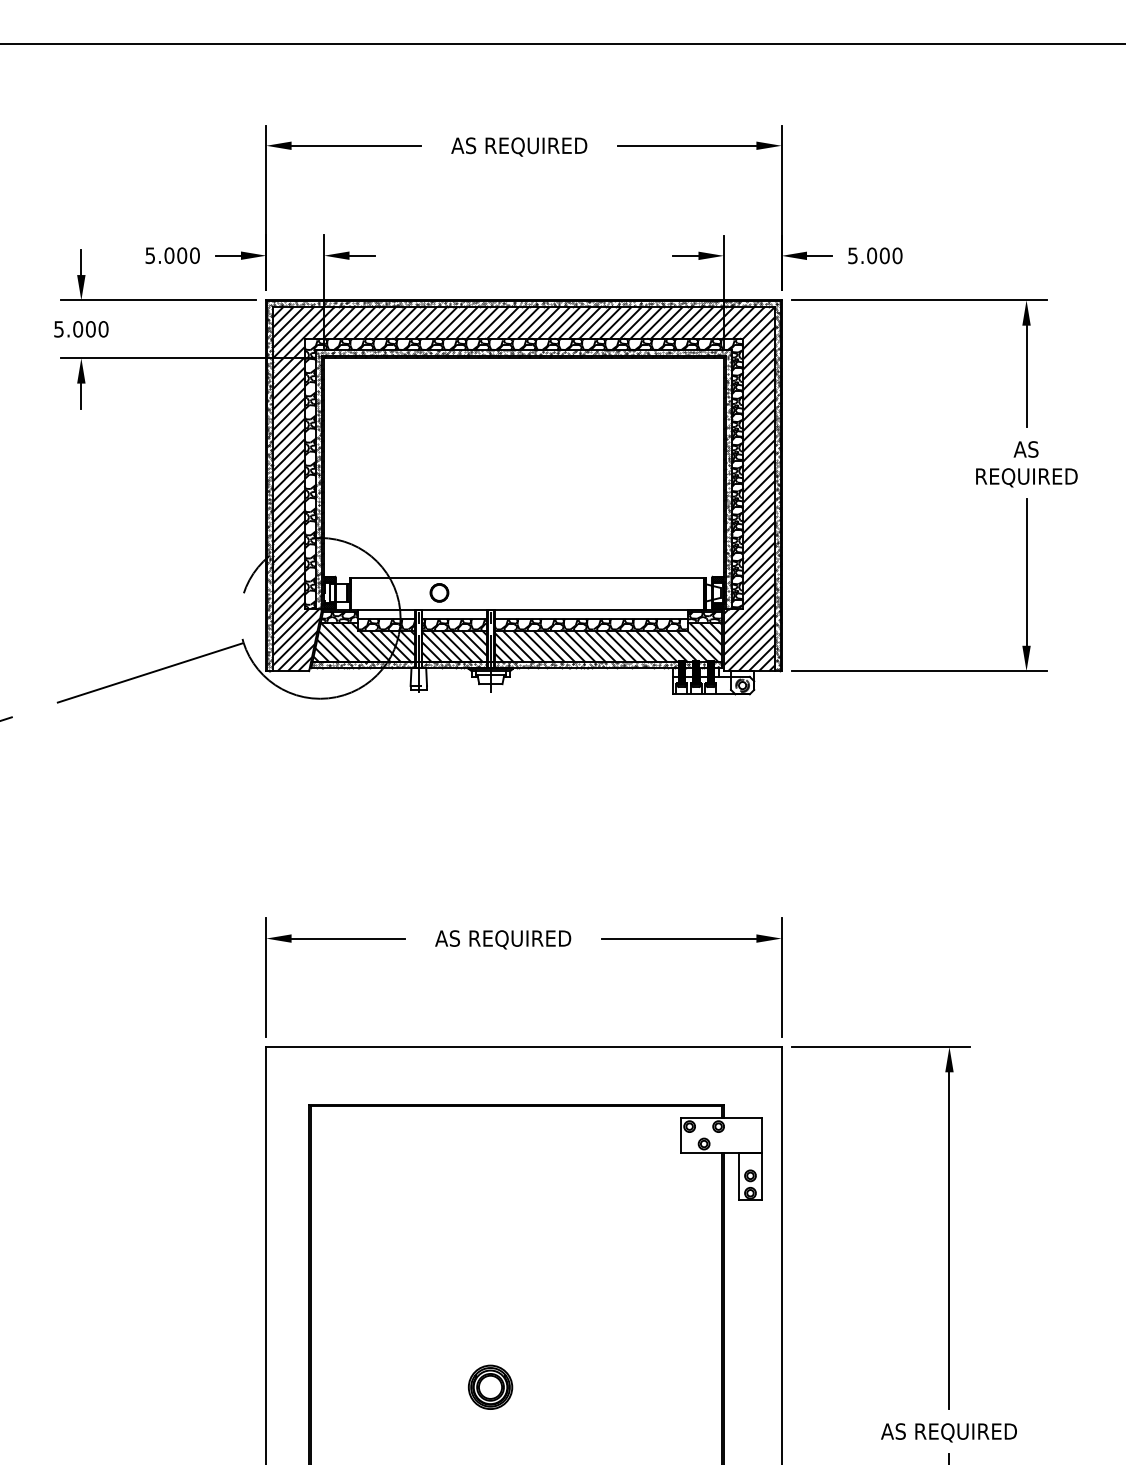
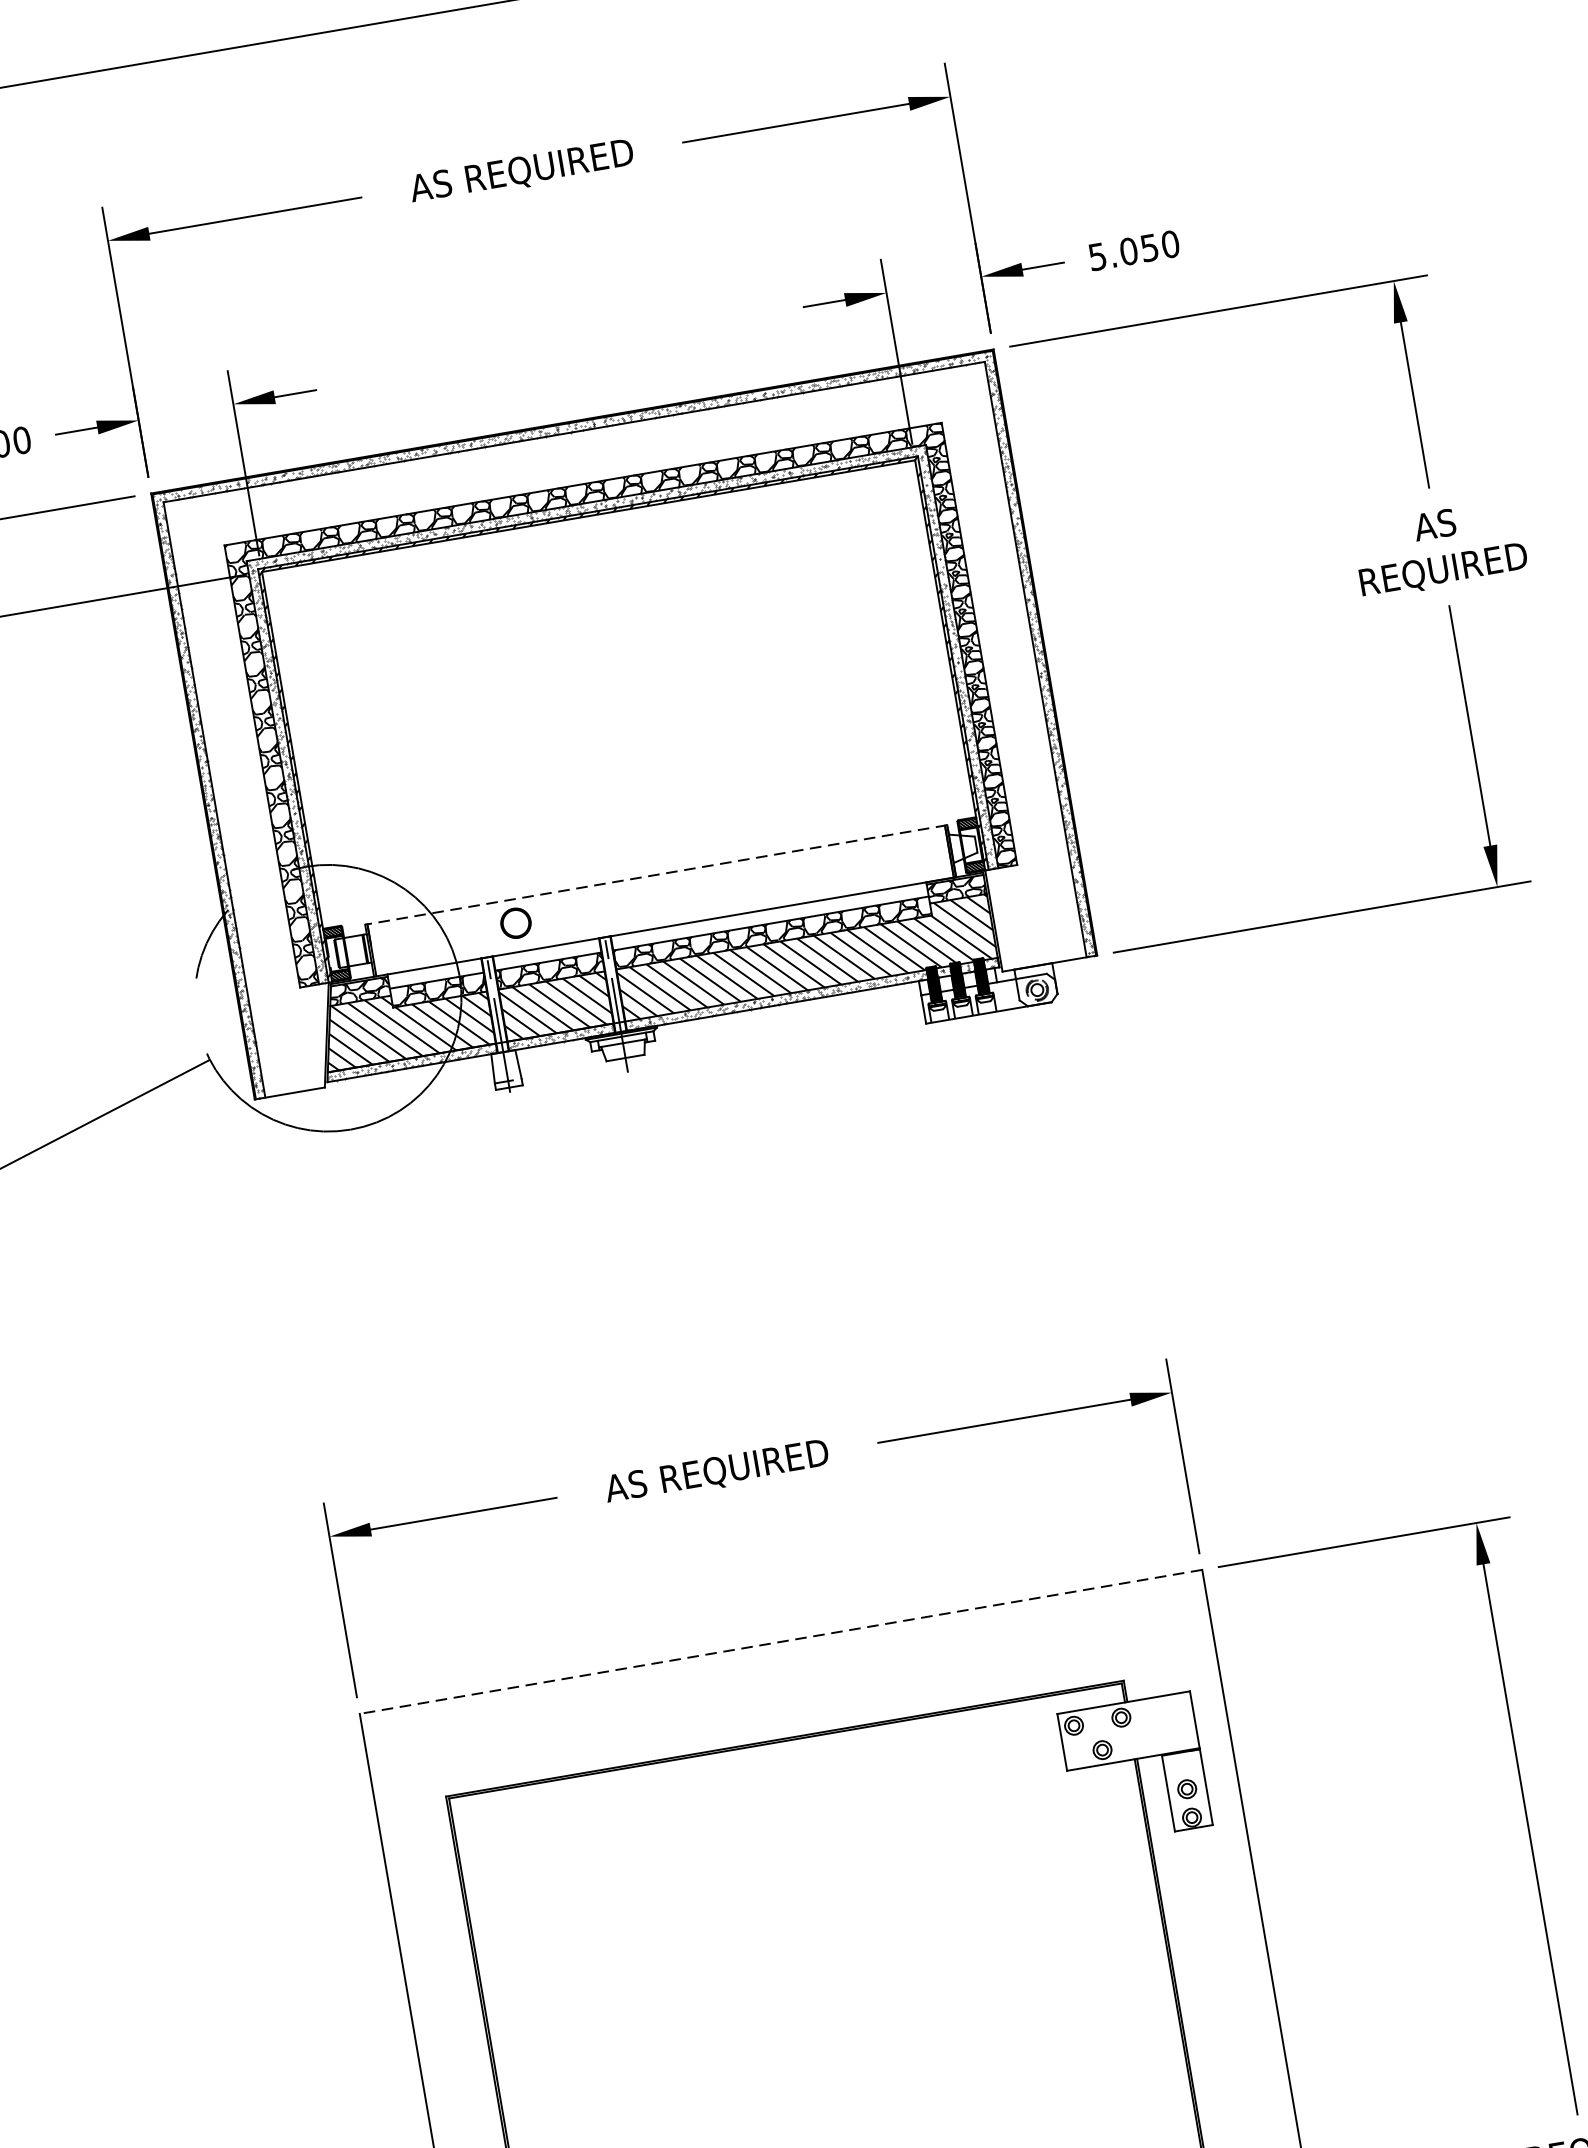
text: (884, 255) -> (1149, 247), 5.000 -> 5.050
hatch: (523, 488) -> (624, 729), removed
line: (527, 578) -> (655, 875), solid -> dashed
line: (524, 1047) -> (781, 1642), solid -> dashed

